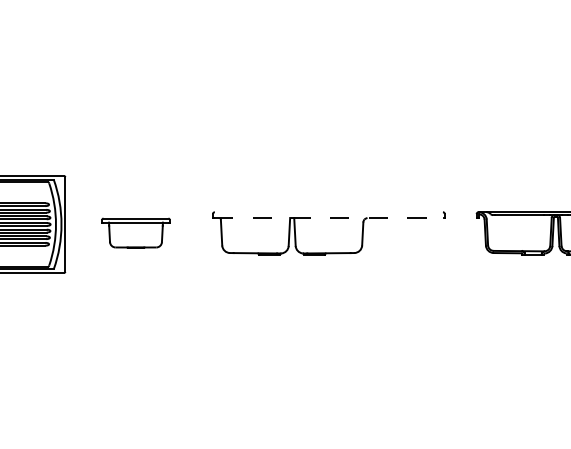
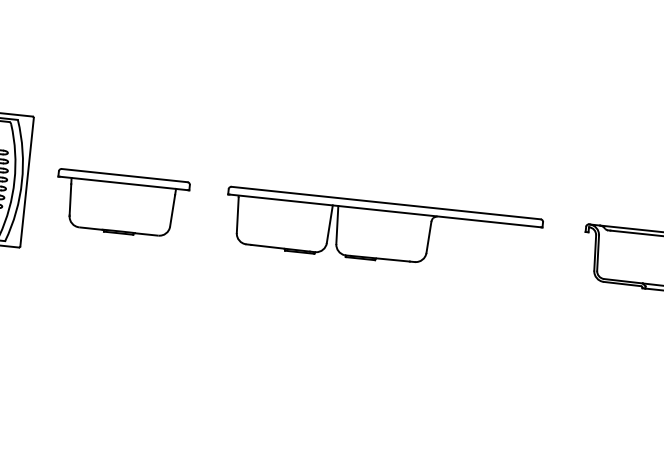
line: (328, 212) -> (385, 203), added
line: (328, 218) -> (384, 211), dashed -> solid
part: (135, 233) -> (120, 204), size x1.43

